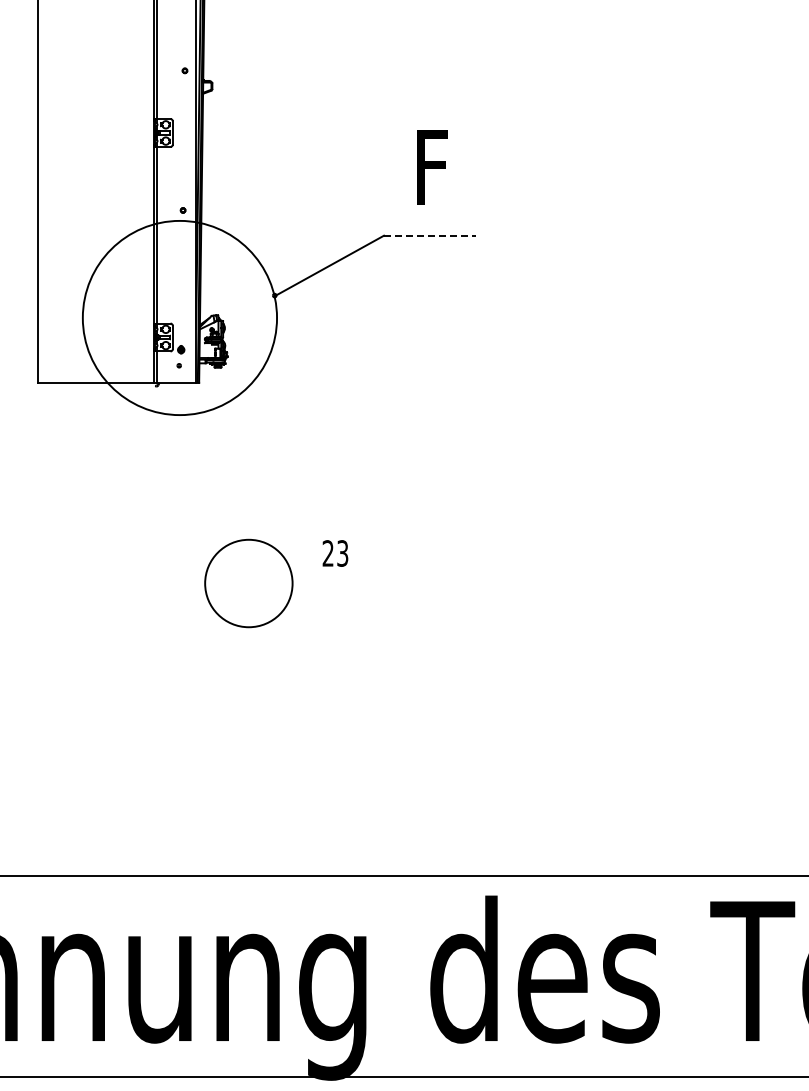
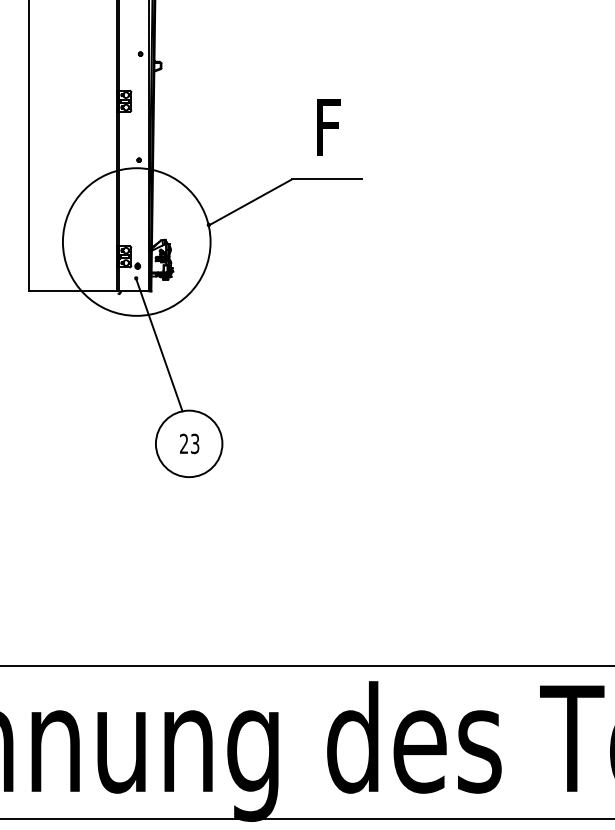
line: (430, 235) -> (327, 179), dashed -> solid
line: (209, 452) -> (159, 344), added
text: (335, 553) -> (189, 443), moved

